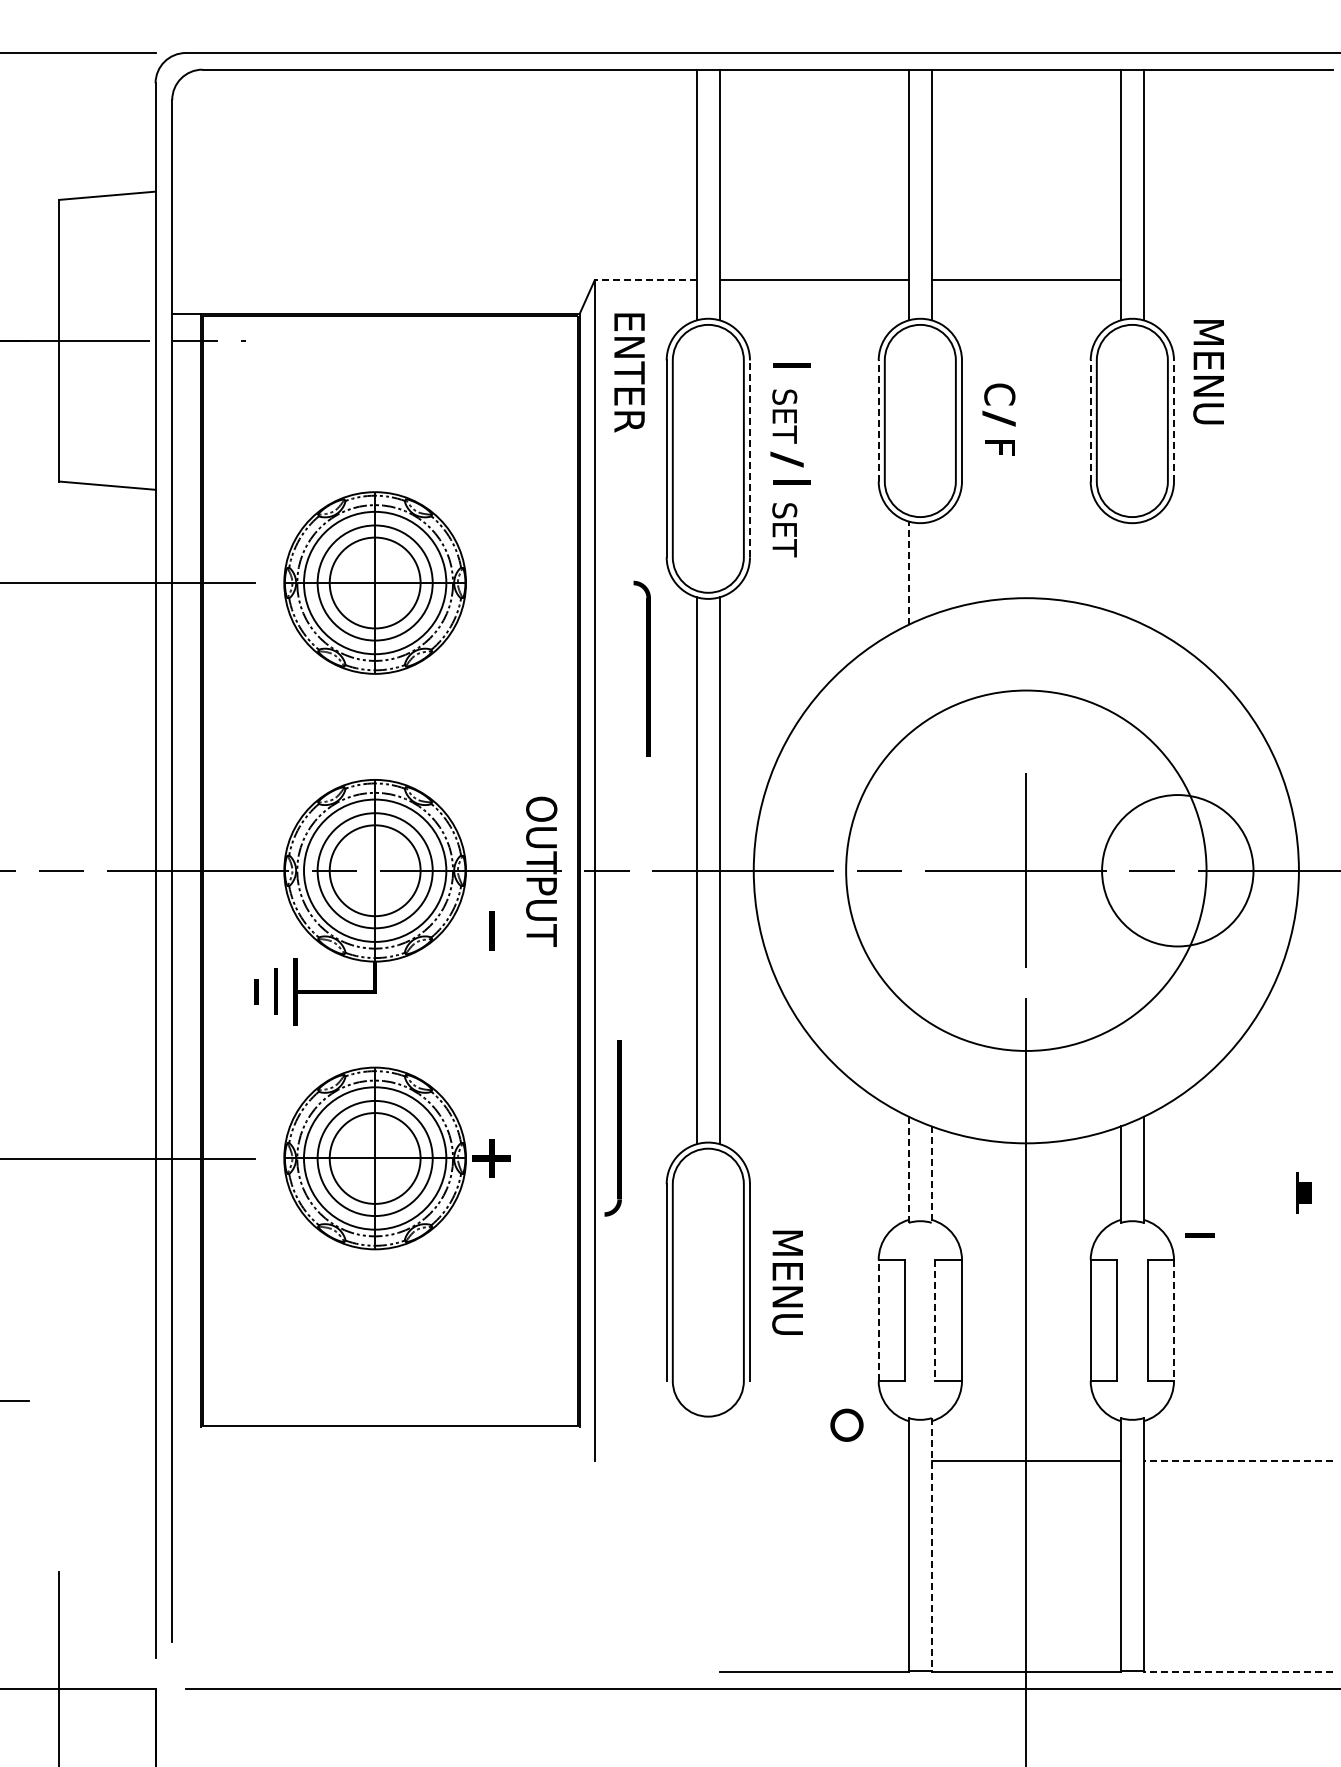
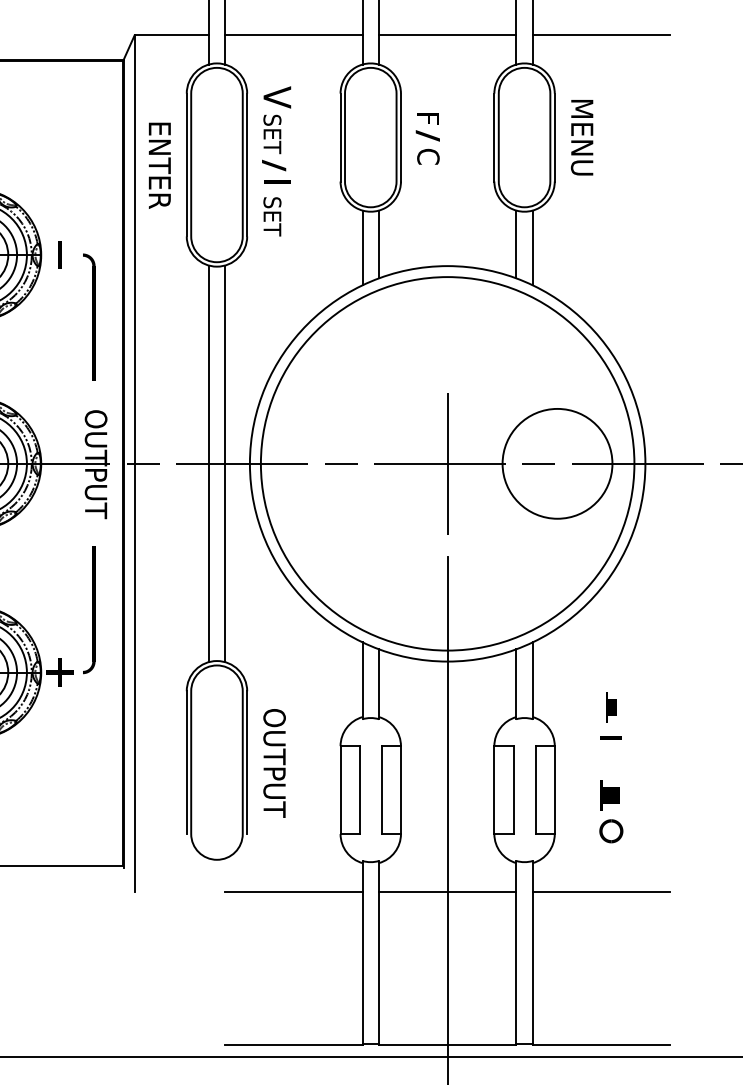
line: (645, 280) -> (171, 35), dashed -> solid
line: (1238, 280) -> (601, 35), added
text: (791, 365) -> (277, 97), I -> V
text: (629, 372) -> (159, 165), moved
text: (1208, 372) -> (581, 137), moved
text: (999, 394) -> (428, 118), C -> F
line: (878, 420) -> (340, 137), dashed -> solid
line: (1090, 420) -> (494, 137), dashed -> solid
line: (1174, 421) -> (555, 137), dashed -> solid
text: (999, 447) -> (428, 156), F -> C
line: (749, 458) -> (246, 164), dashed -> solid
line: (931, 568) -> (378, 244), added
line: (1121, 568) -> (516, 244), added
line: (1143, 572) -> (532, 247), added
line: (908, 573) -> (362, 248), dashed -> solid
curve: (646, 668) -> (92, 317), moved
circle: (1025, 870) -> (447, 463), size x1.43
line: (491, 930) -> (59, 254), moved
curve: (617, 1128) -> (92, 610), moved
line: (908, 1170) -> (362, 681), dashed -> solid
line: (931, 1175) -> (378, 684), dashed -> solid
part: (1303, 1192) -> (610, 707), moved
line: (1199, 1235) -> (610, 737), moved
text: (787, 1283) -> (274, 763), MENU -> OUTPUT
line: (878, 1320) -> (340, 790), dashed -> solid
line: (935, 1320) -> (381, 790), dashed -> solid
line: (1174, 1320) -> (555, 790), dashed -> solid
part: (1250, 1327) -> (610, 795), added
part: (846, 1424) -> (610, 830), moved
line: (813, 1461) -> (293, 892), added
line: (1238, 1461) -> (601, 892), dashed -> solid
line: (931, 1545) -> (378, 953), dashed -> solid
line: (1238, 1671) -> (601, 1044), dashed -> solid

